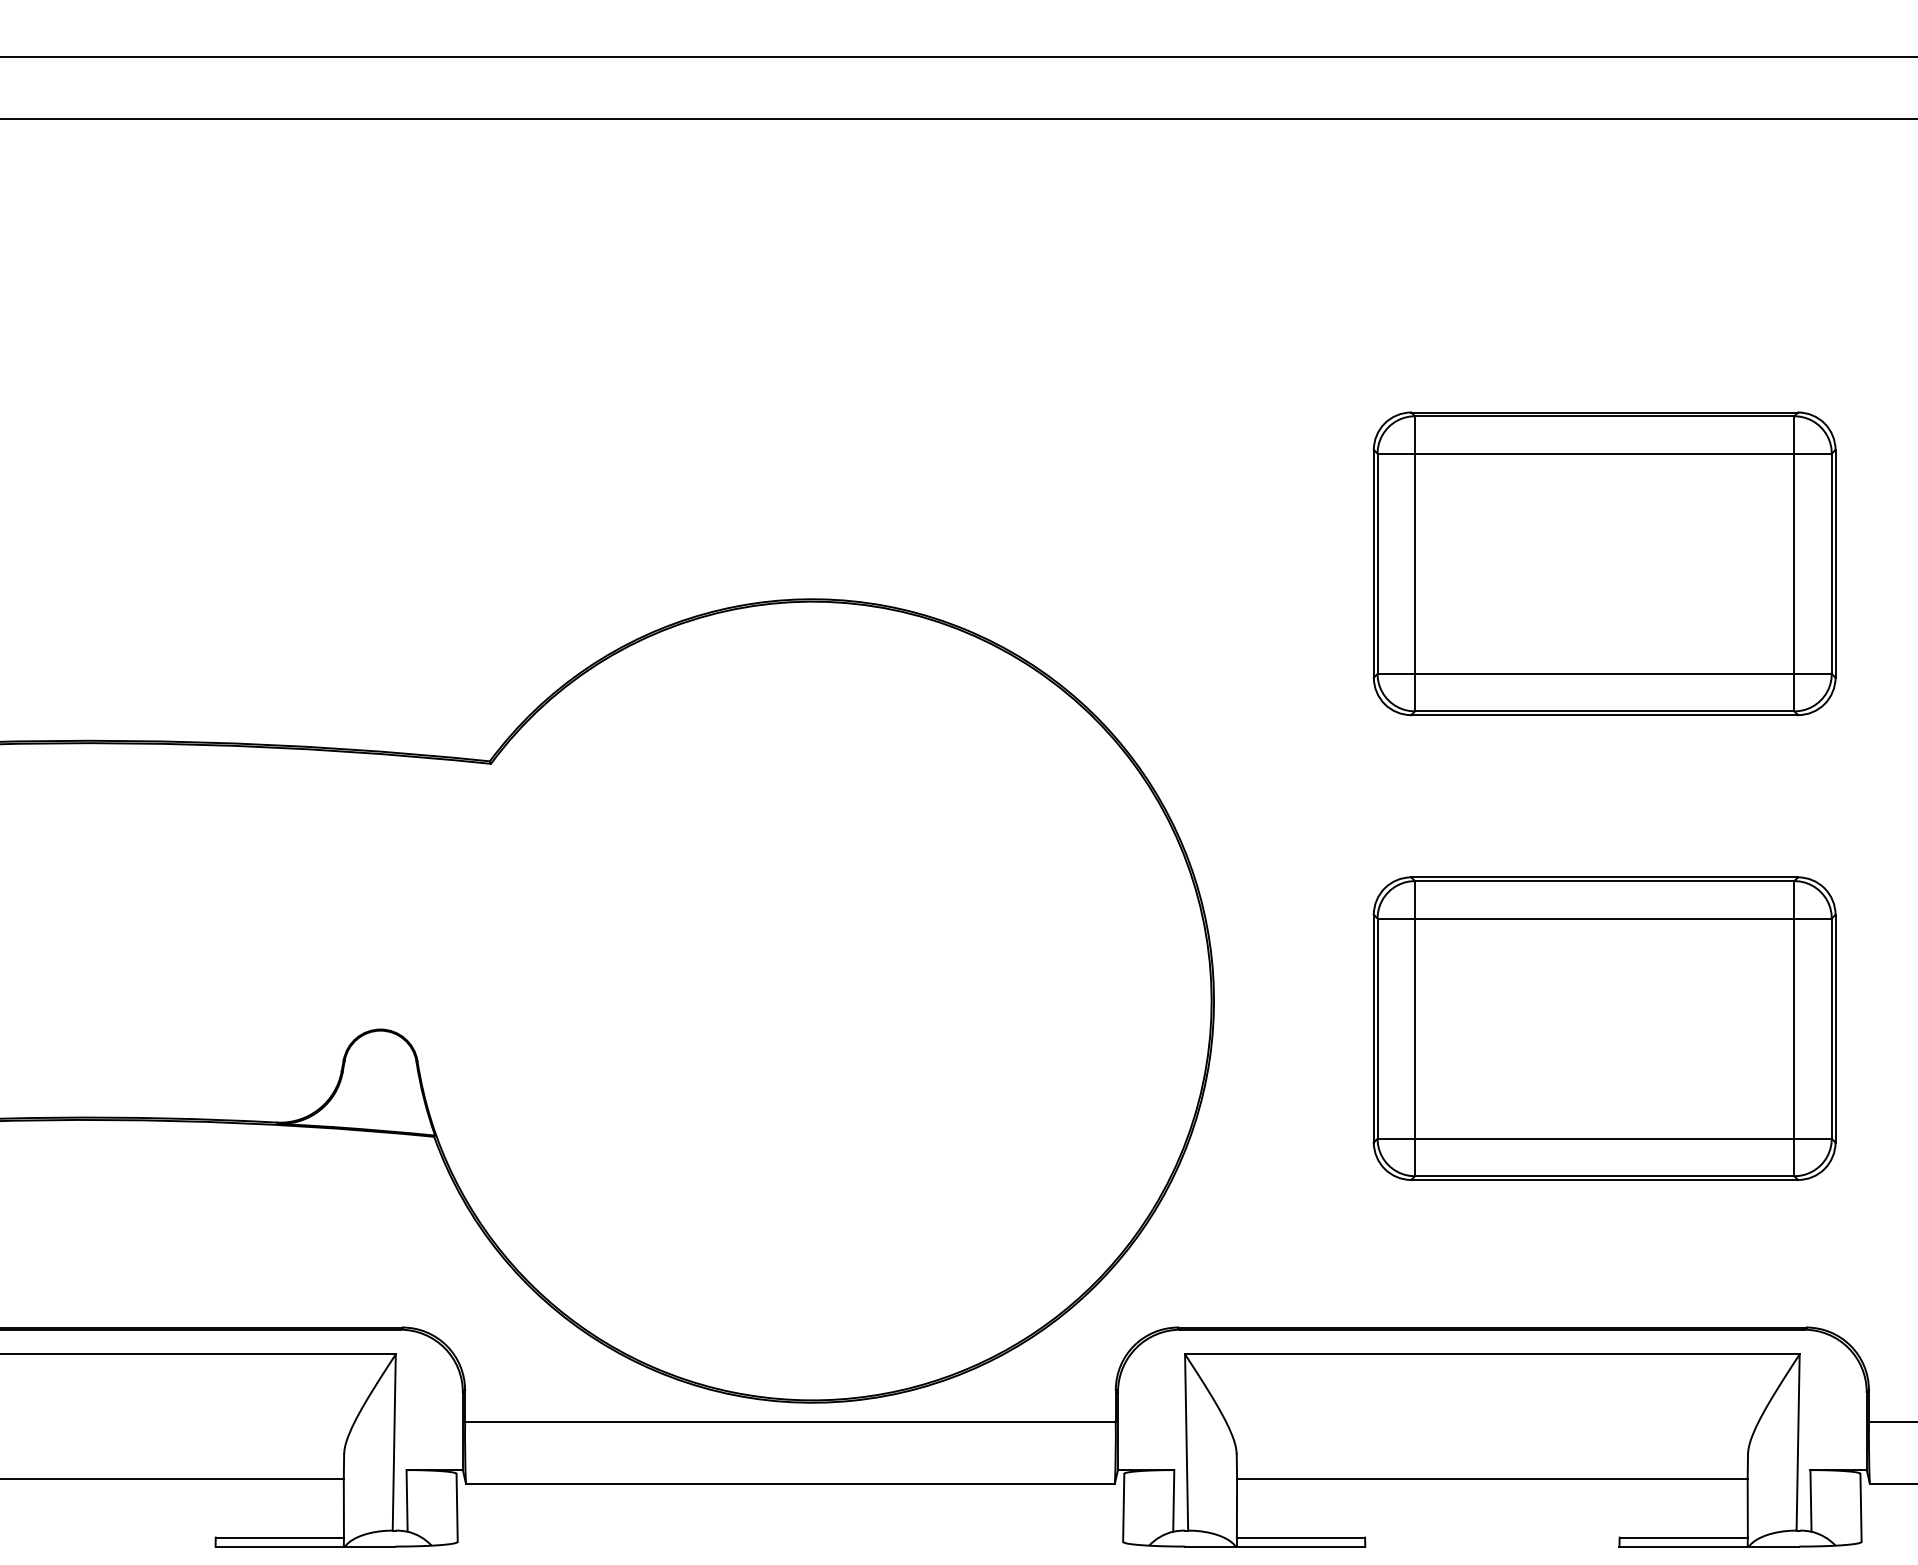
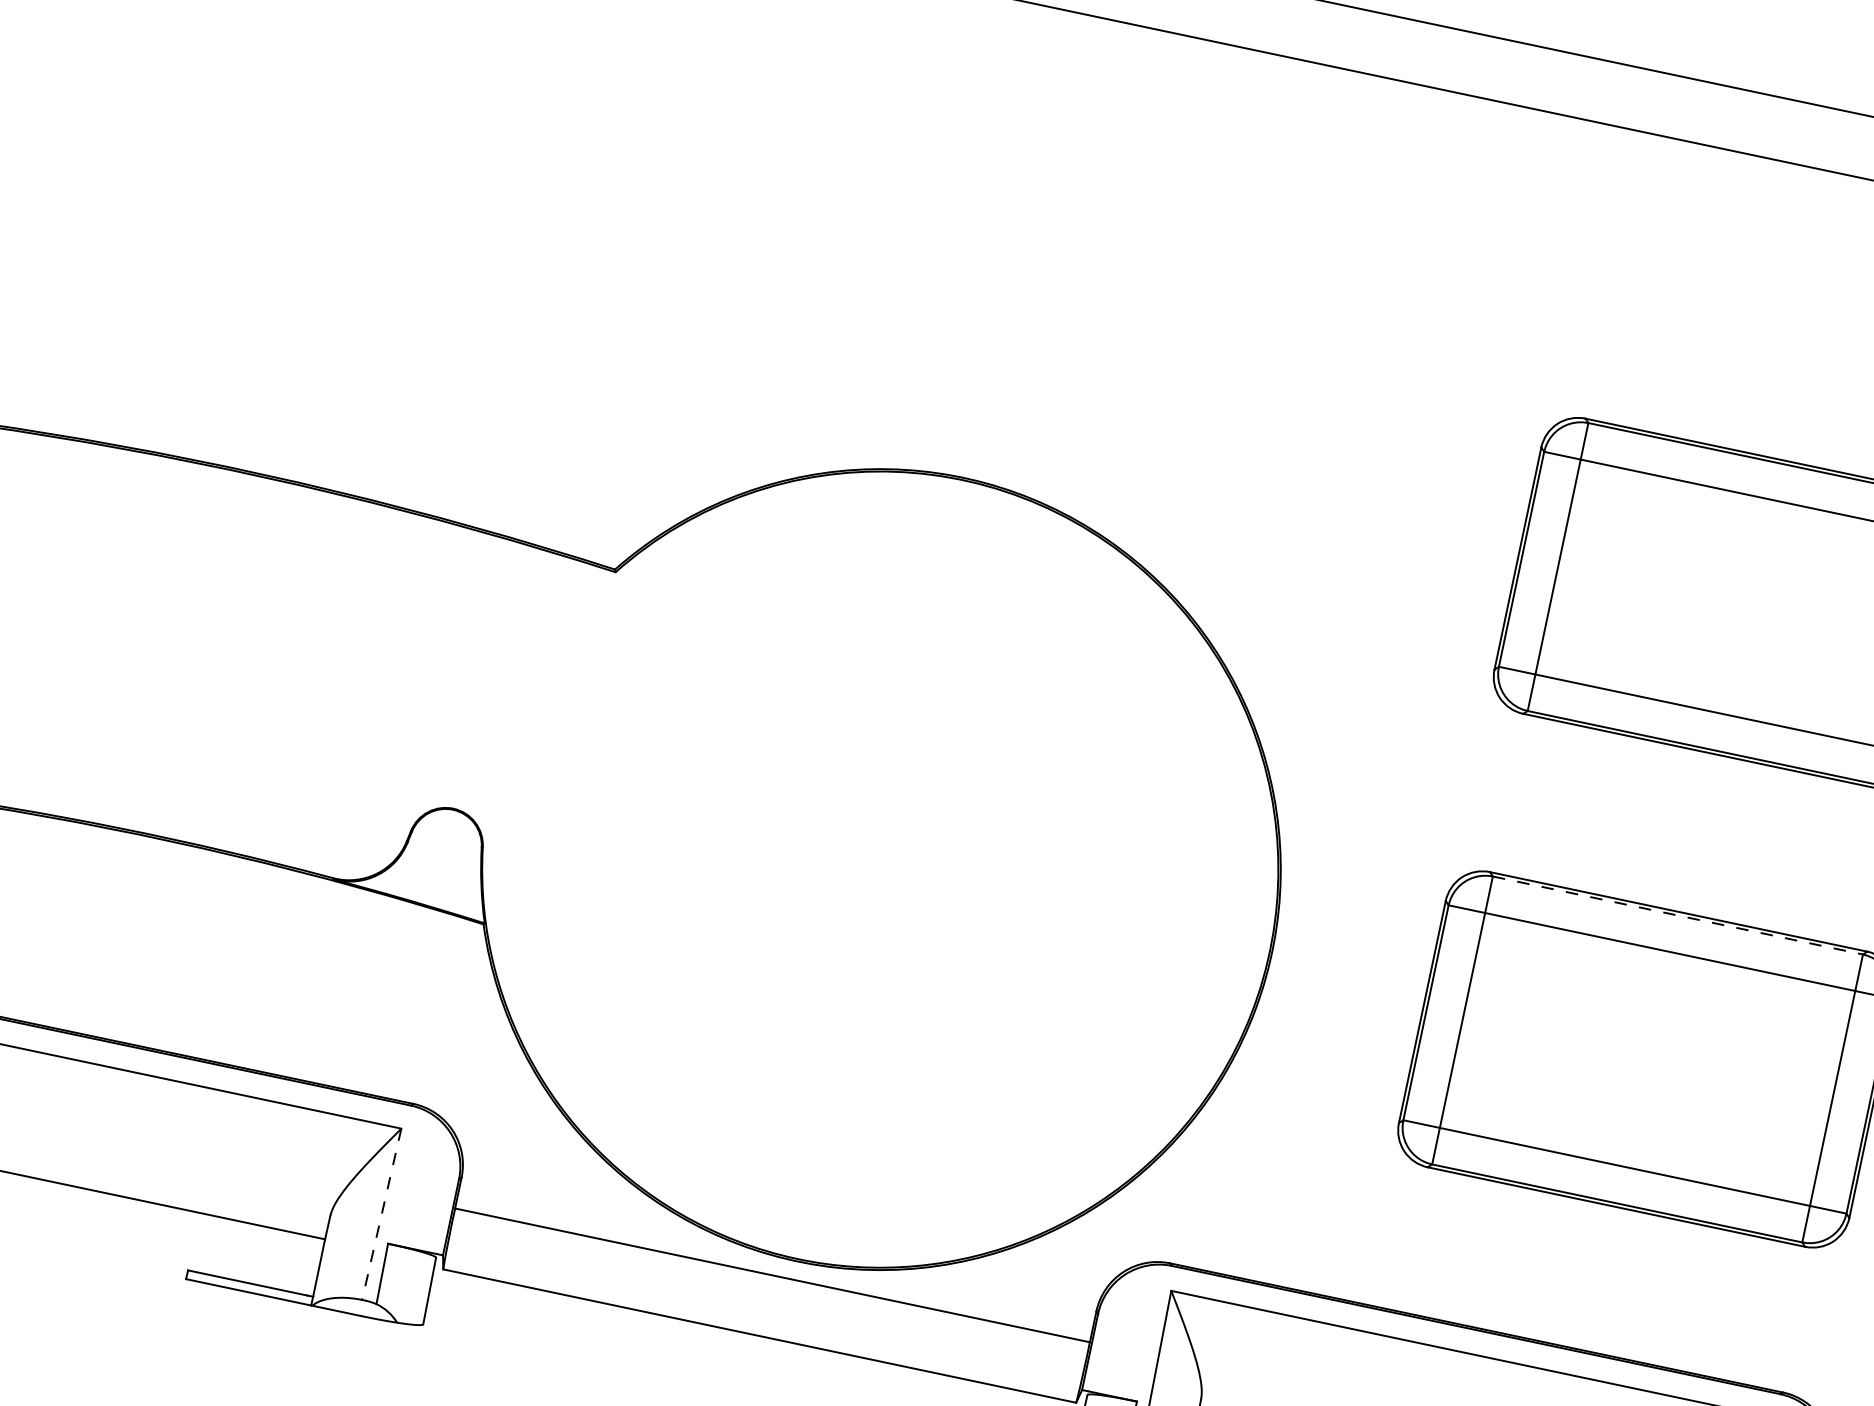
line: (1604, 881) -> (1677, 915), solid -> dashed
line: (394, 1442) -> (382, 1214), solid -> dashed

